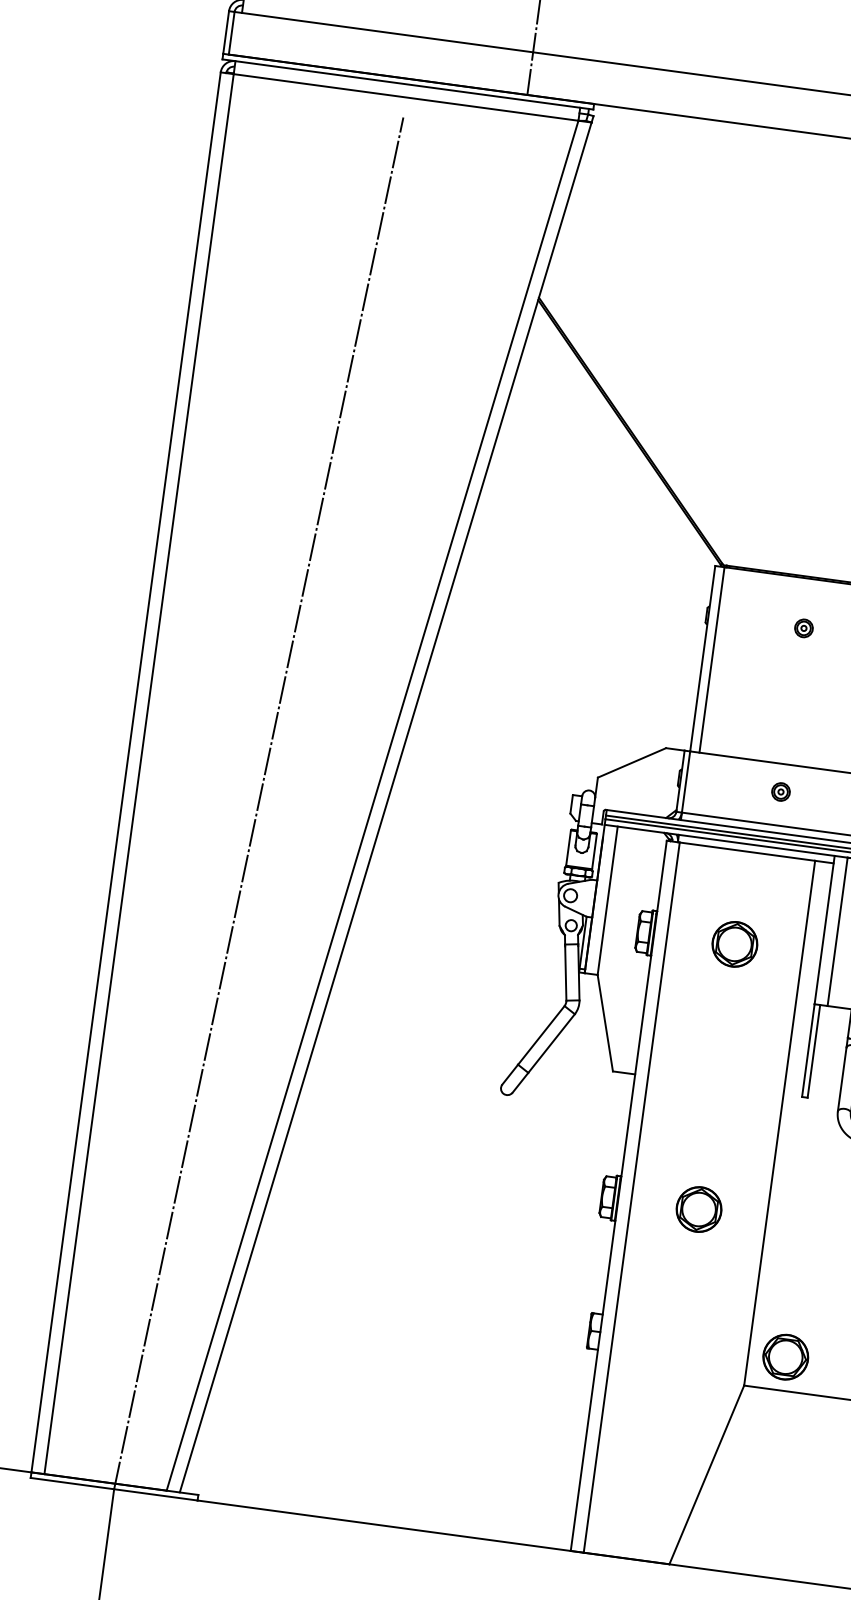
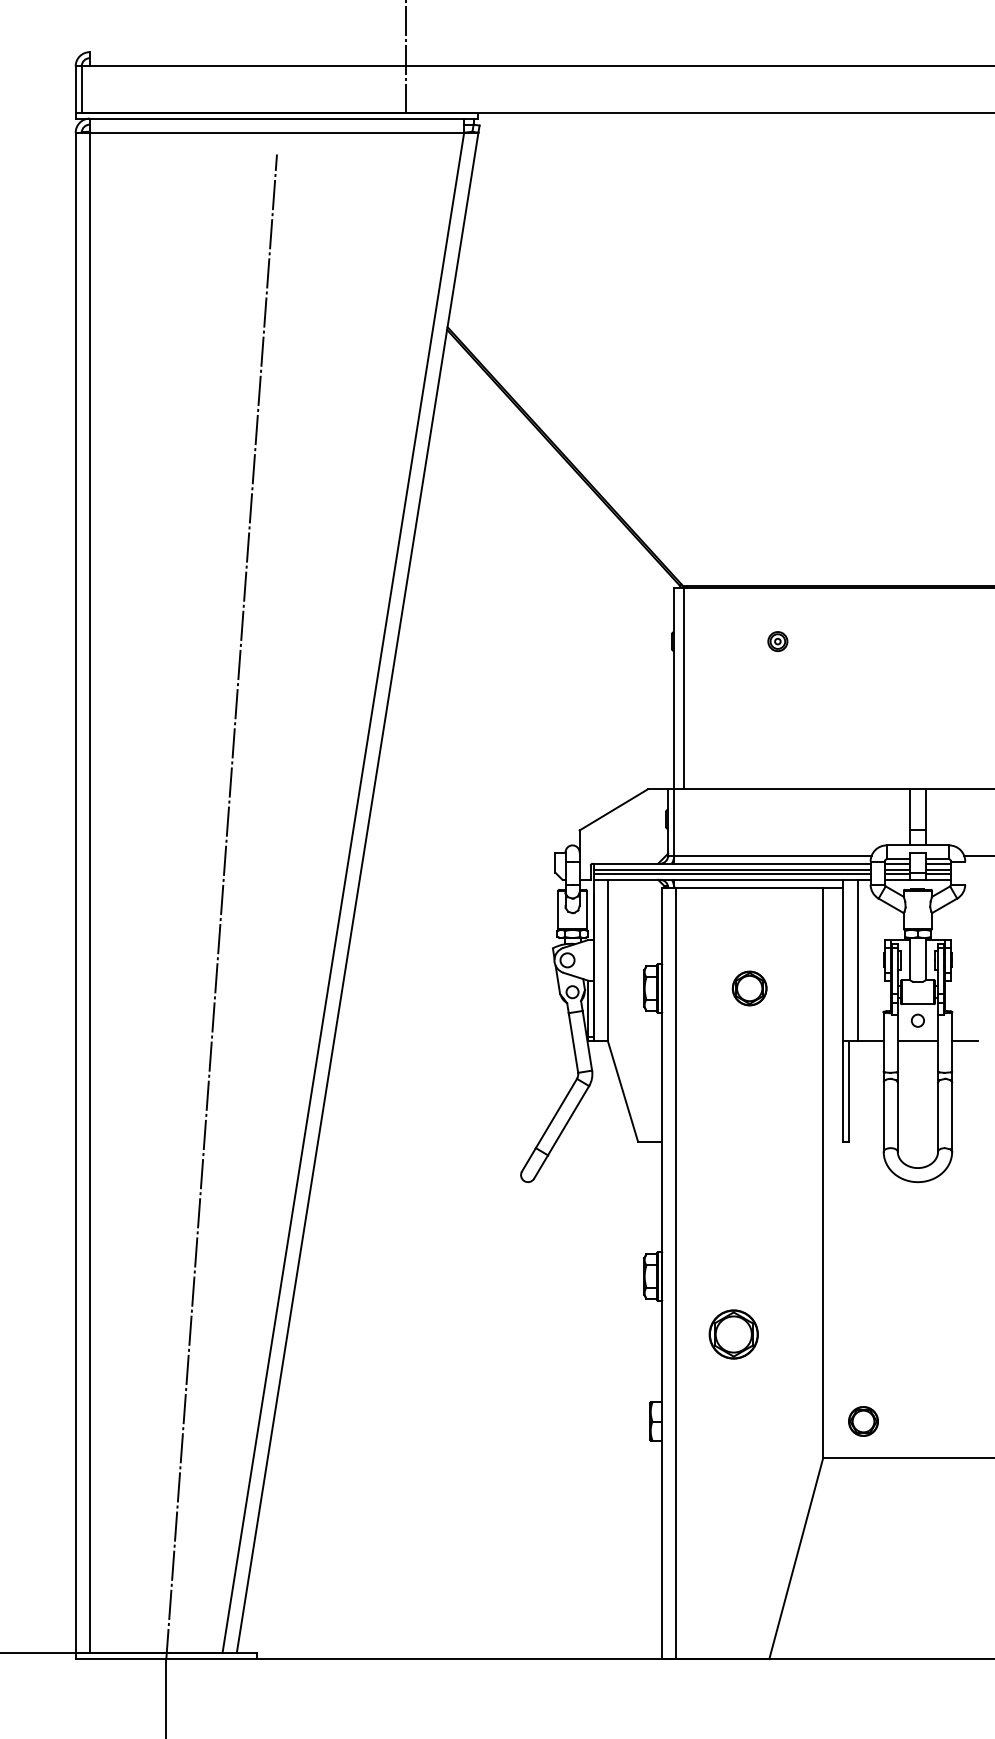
part: (780, 792) -> (776, 819), removed
part: (734, 944) -> (749, 988), size x0.7
part: (698, 1209) -> (733, 1334), moved
part: (785, 1357) -> (863, 1421), size x0.6

